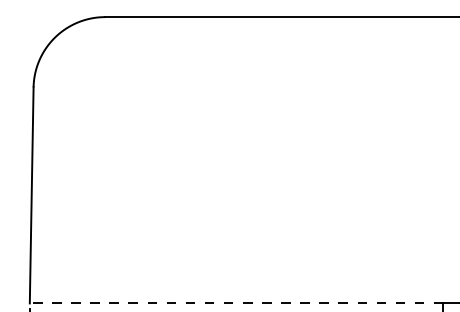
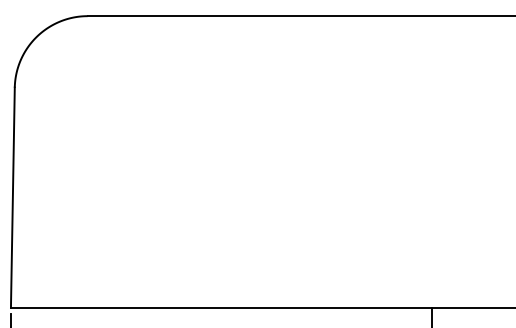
line: (236, 303) -> (221, 307), dashed -> solid

